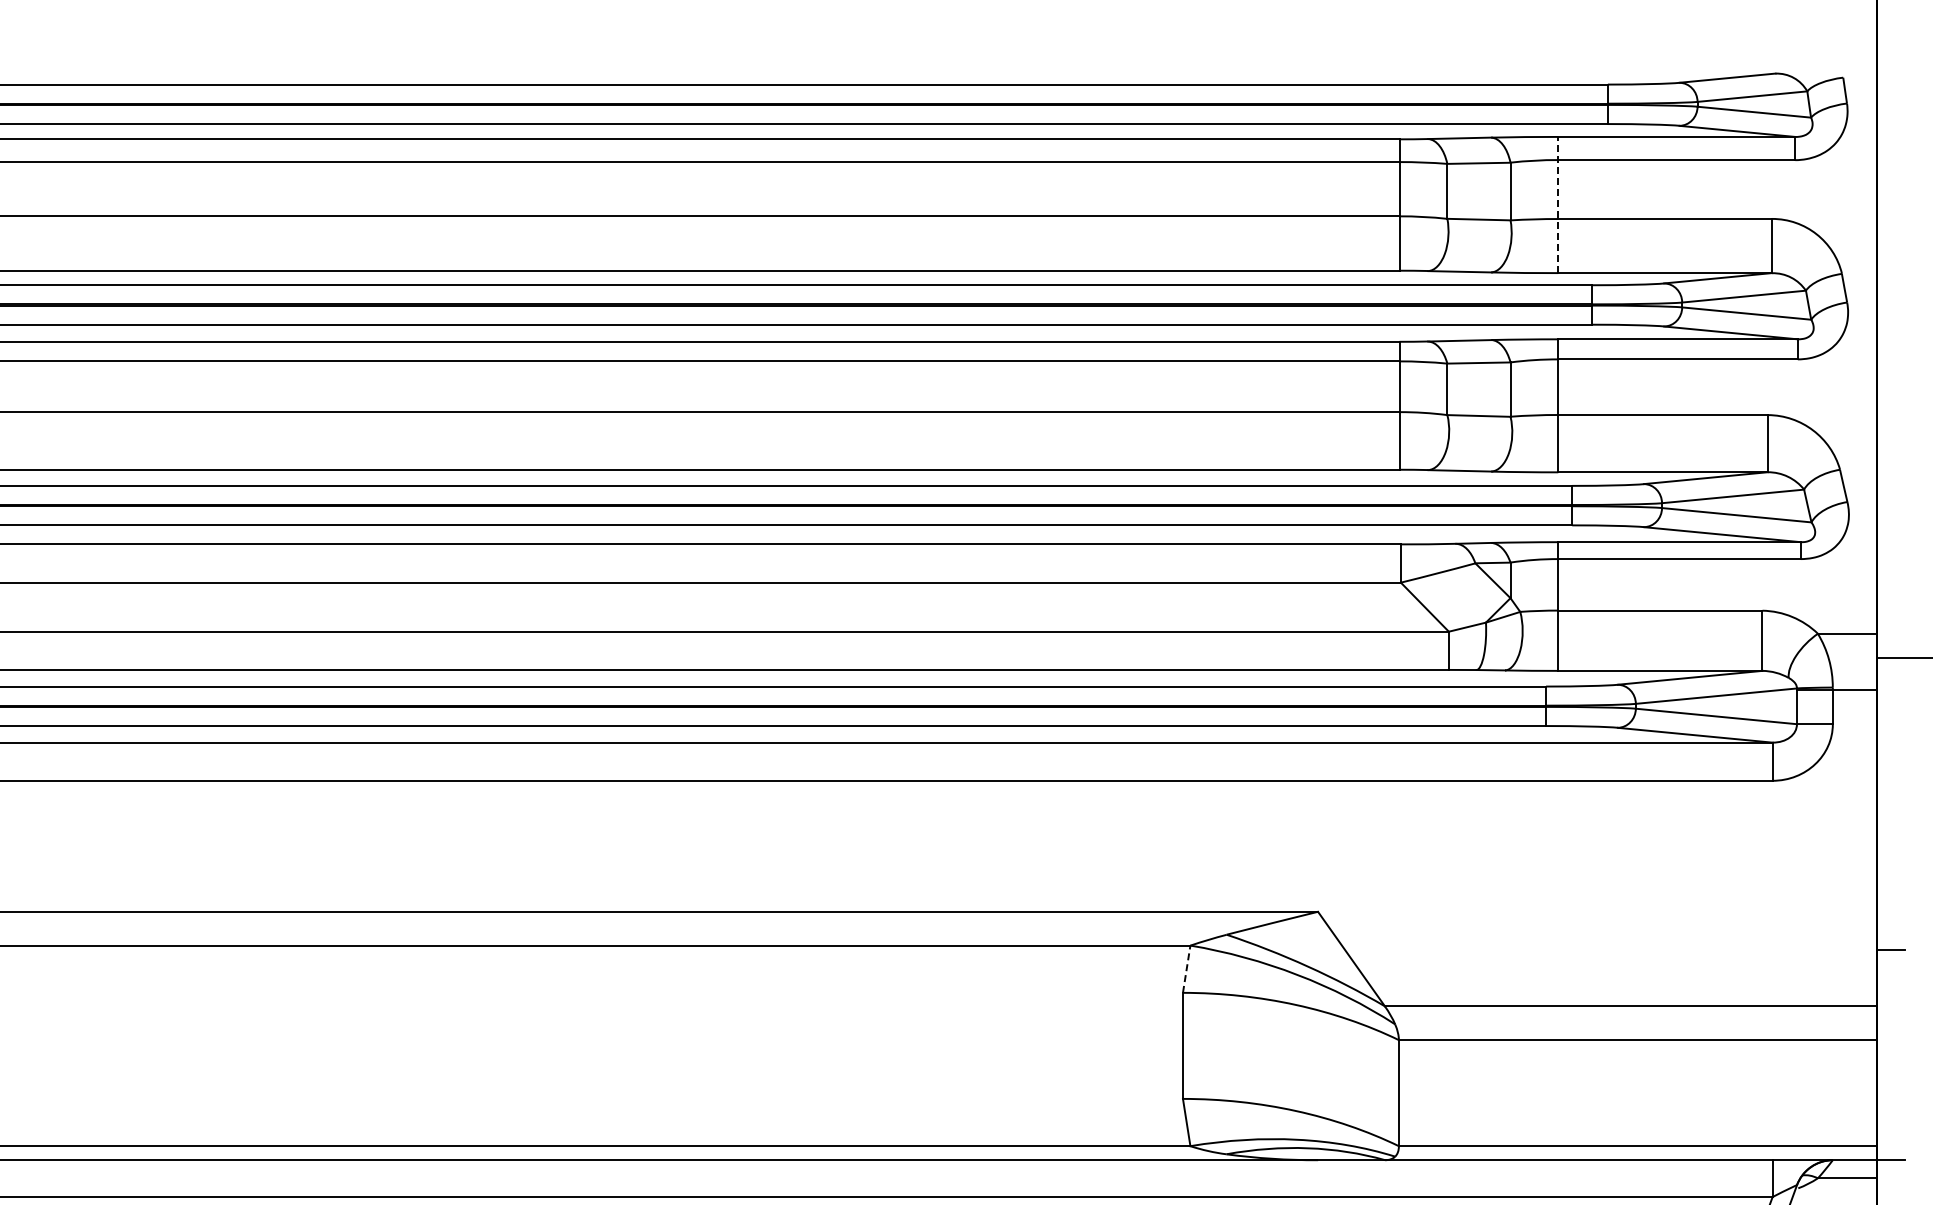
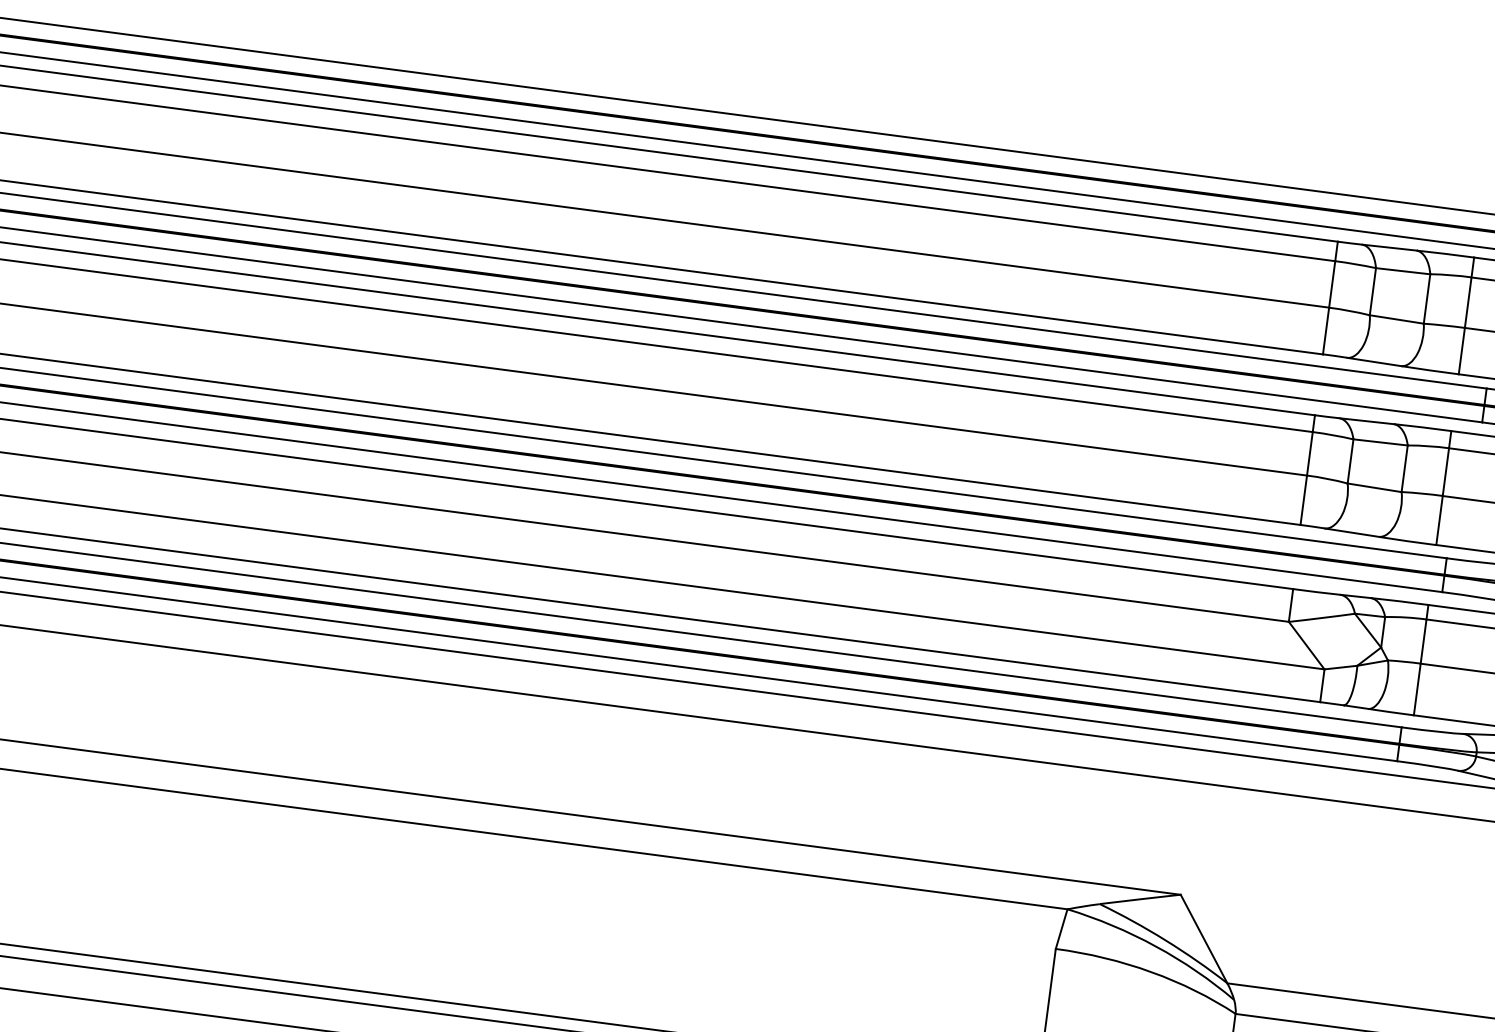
line: (1558, 204) -> (1466, 315), dashed -> solid
line: (1186, 969) -> (1061, 929), dashed -> solid

